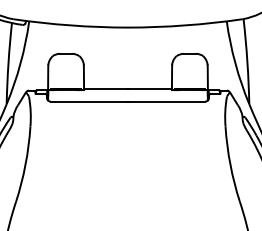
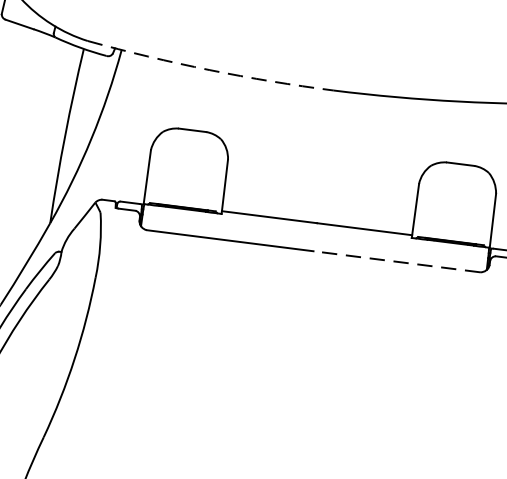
arc: (70, 25) -> (209, 70), solid -> dashed
line: (165, 101) -> (394, 260), solid -> dashed

